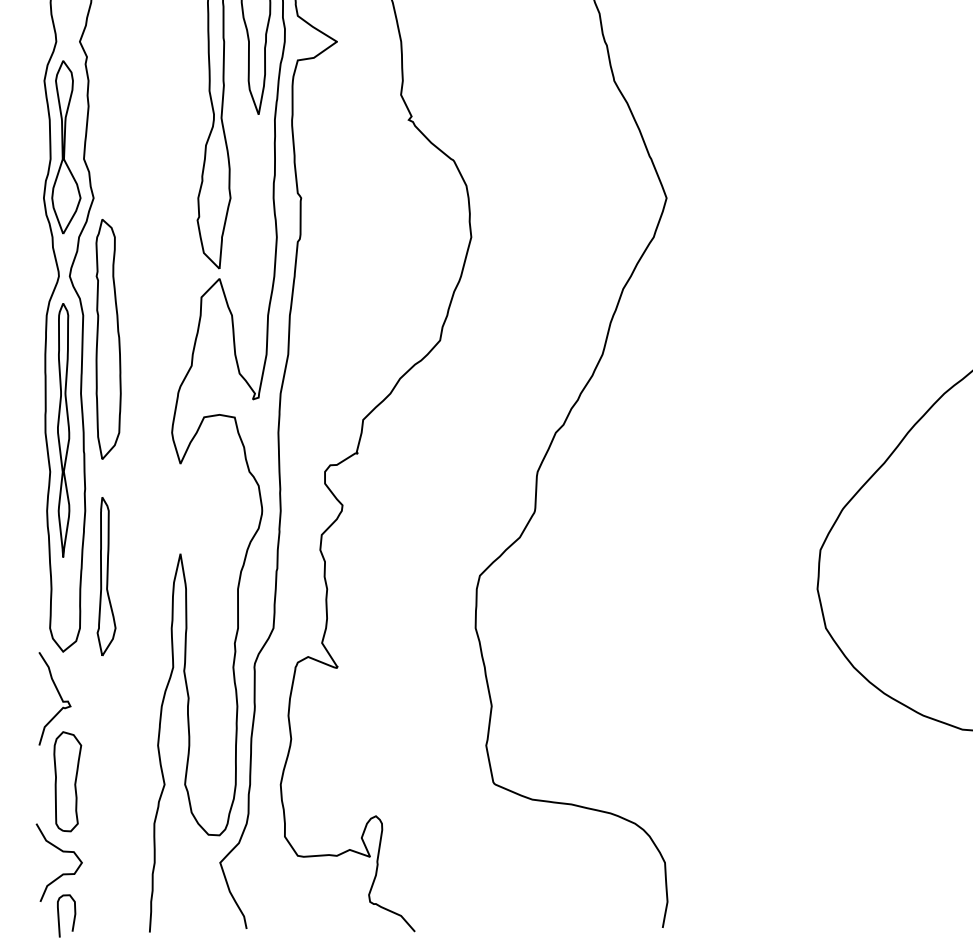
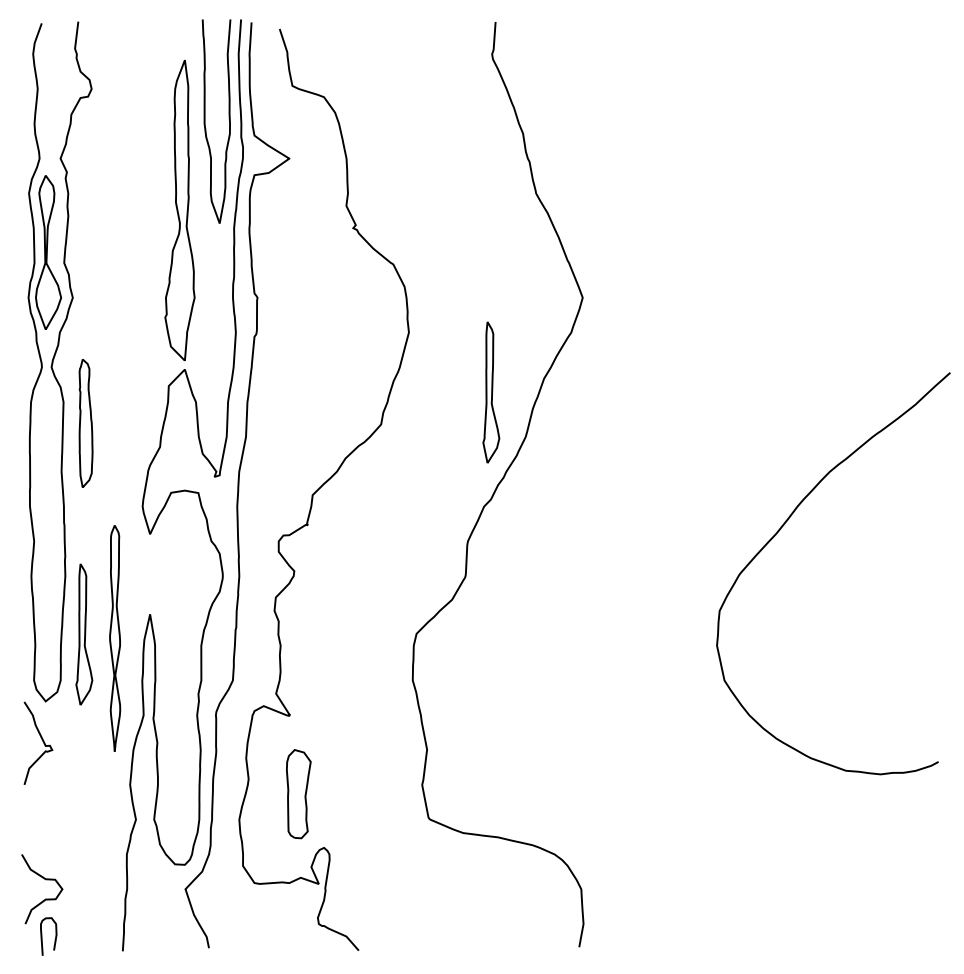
part: (564, 304) -> (491, 392), added
part: (107, 339) -> (85, 423), size x0.6
part: (64, 430) -> (115, 638), moved
part: (67, 782) -> (298, 794), moved

